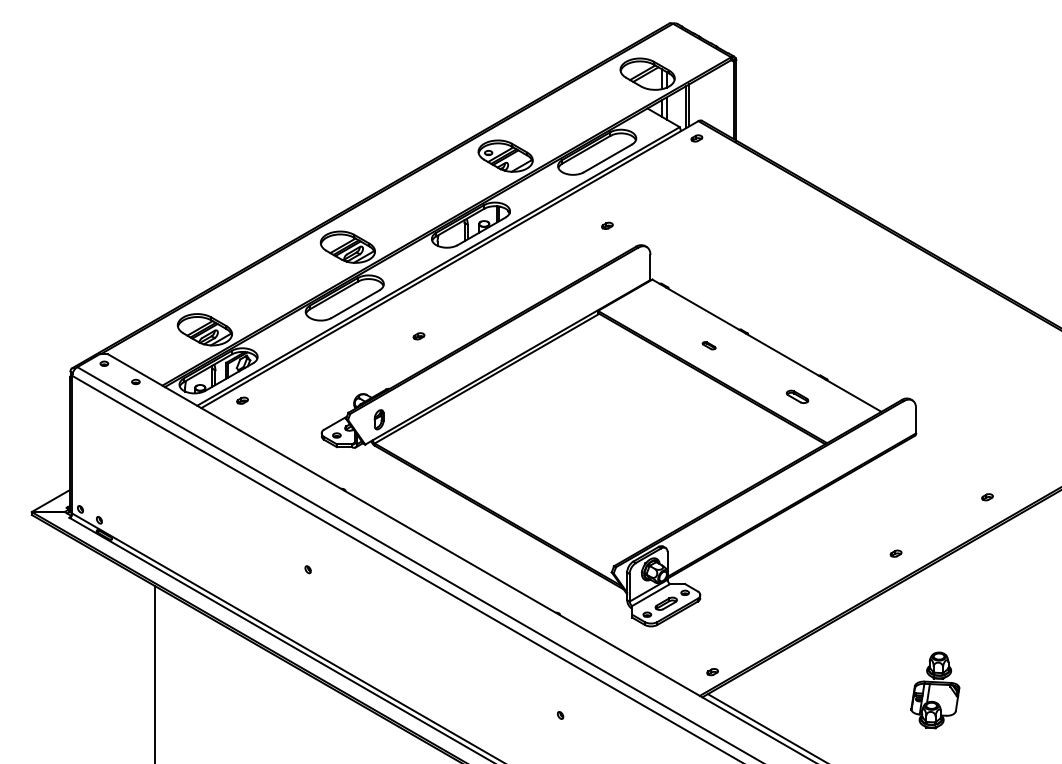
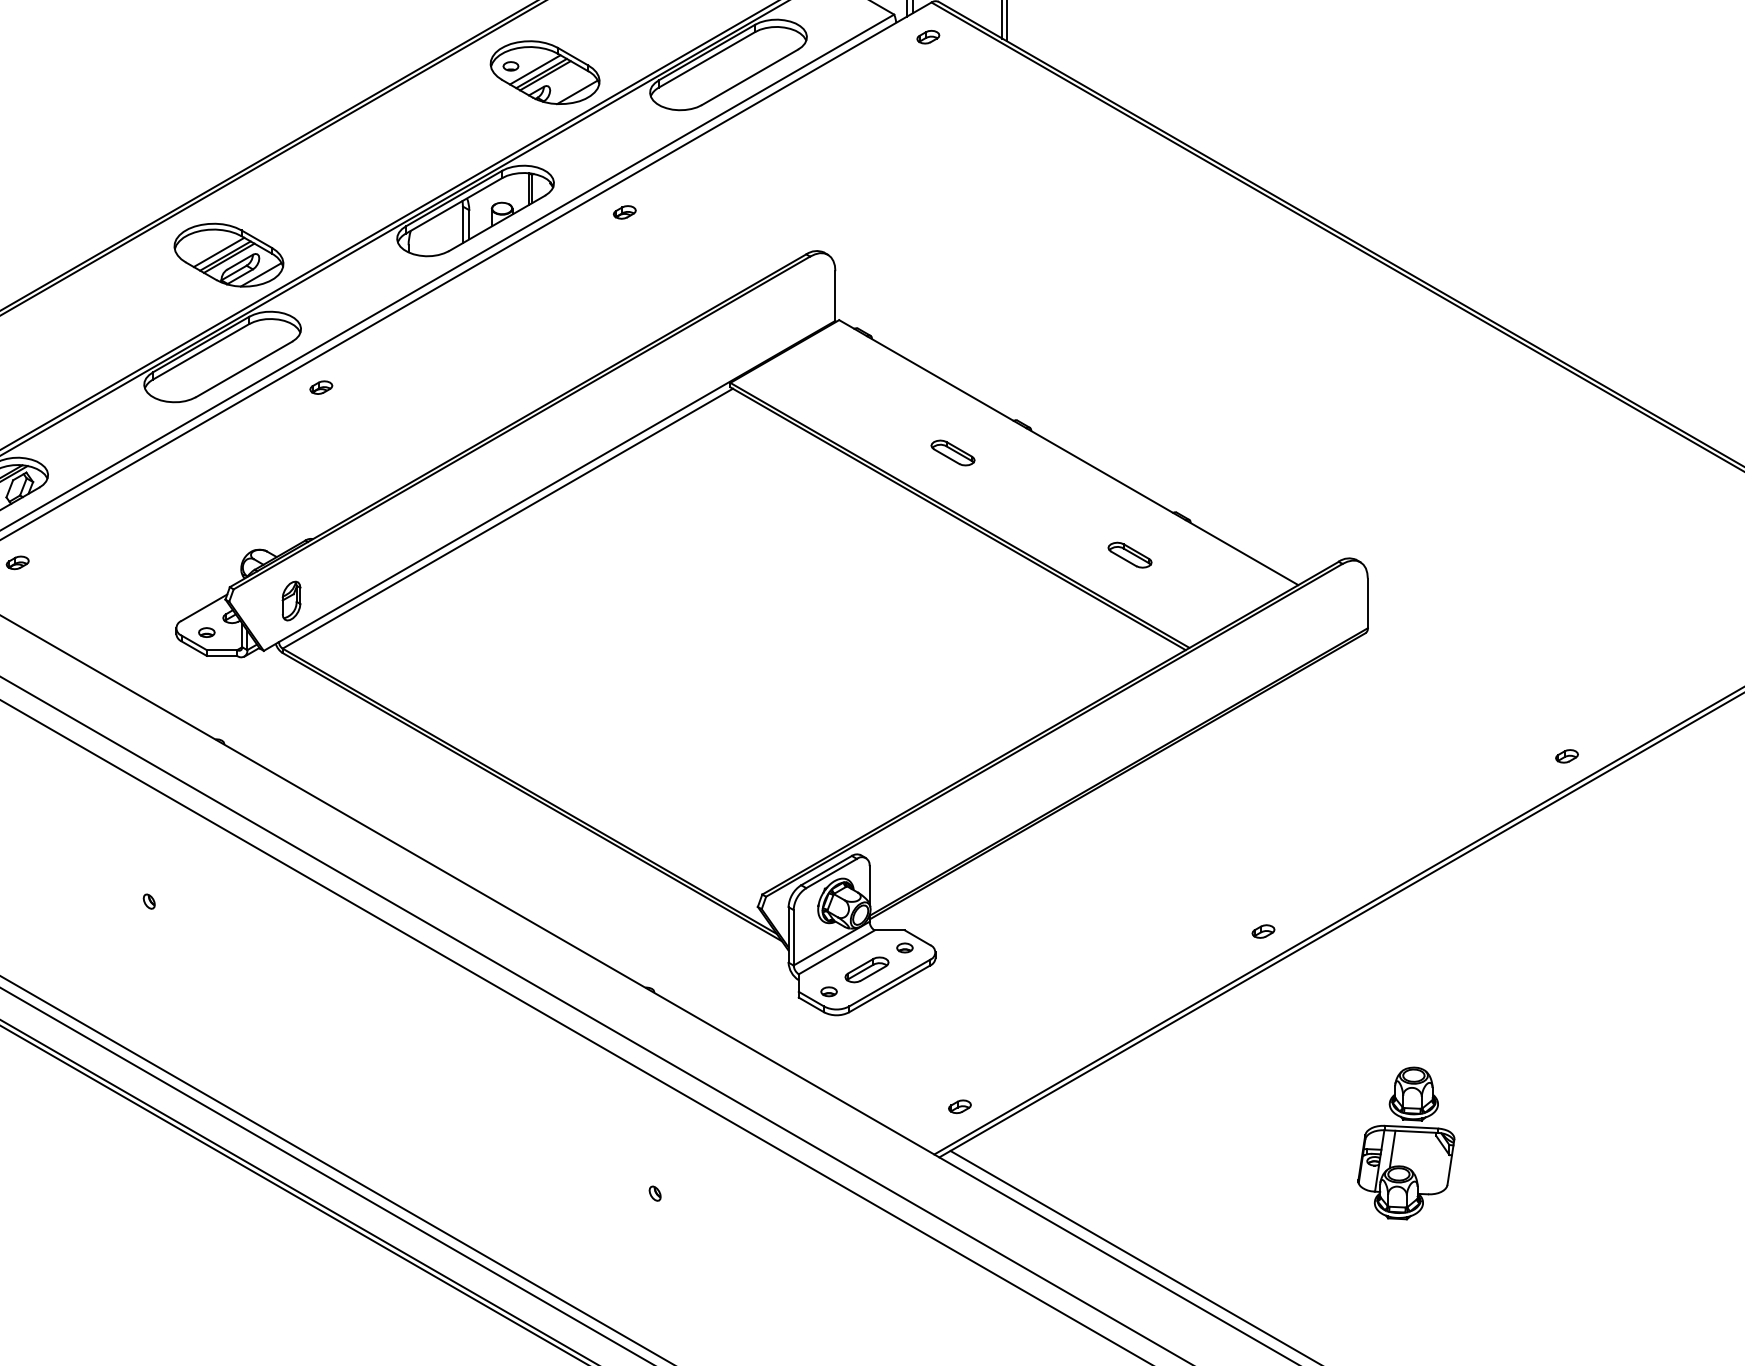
part: (607, 225) -> (624, 211), moved
part: (418, 336) -> (320, 388), moved
part: (708, 345) -> (951, 452), size x1.67
part: (987, 497) -> (1566, 756), moved
part: (895, 553) -> (1262, 931), moved

